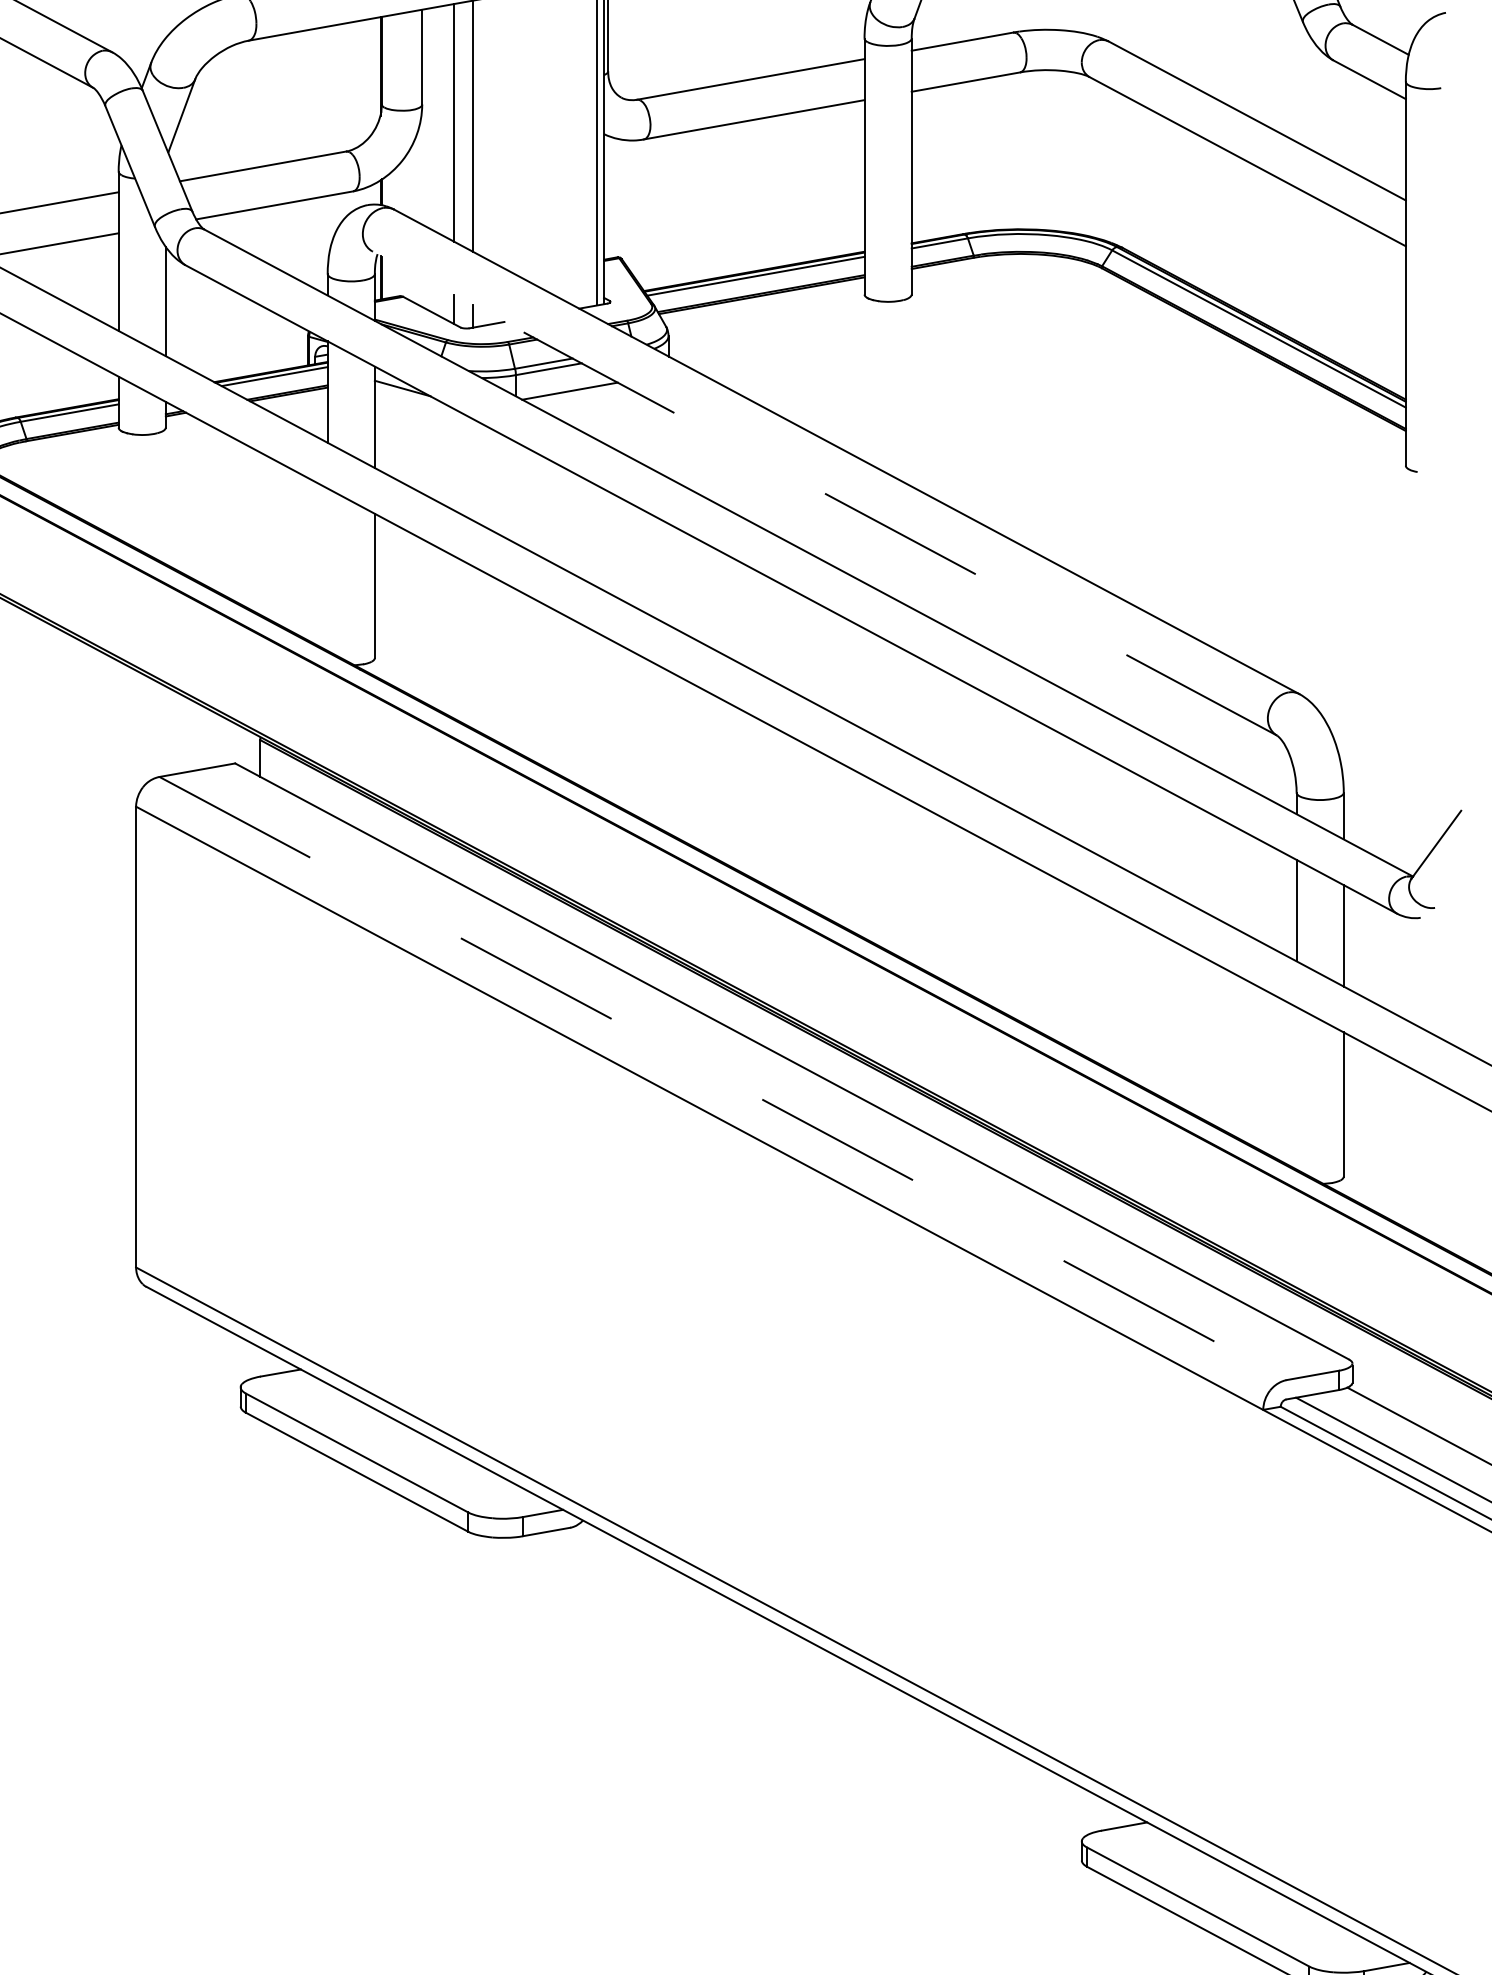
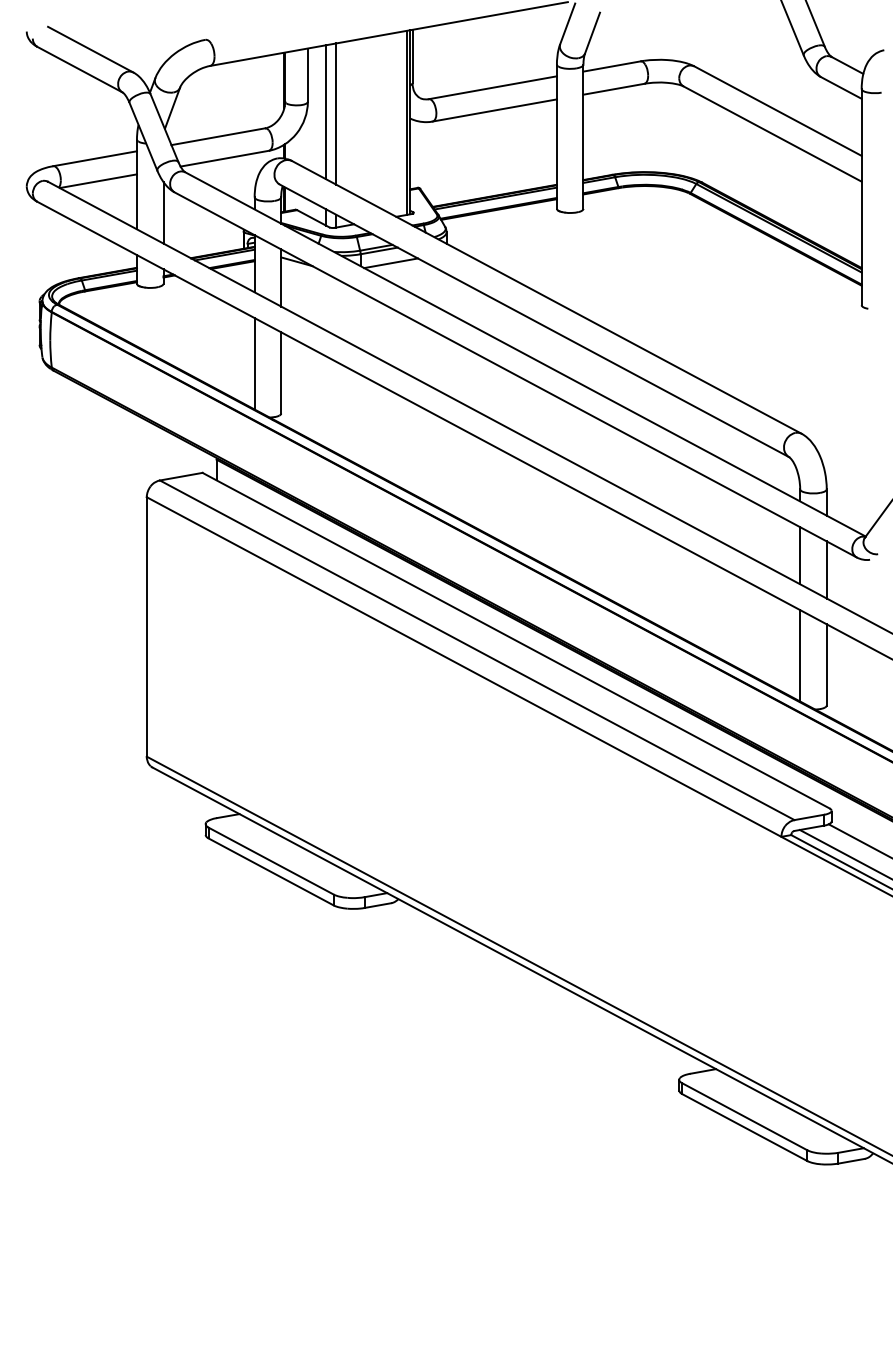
line: (824, 492) -> (534, 320), dashed -> solid
line: (327, 569) -> (254, 363), added
line: (723, 1078) -> (477, 650), dashed -> solid
line: (1297, 1087) -> (800, 655), added

